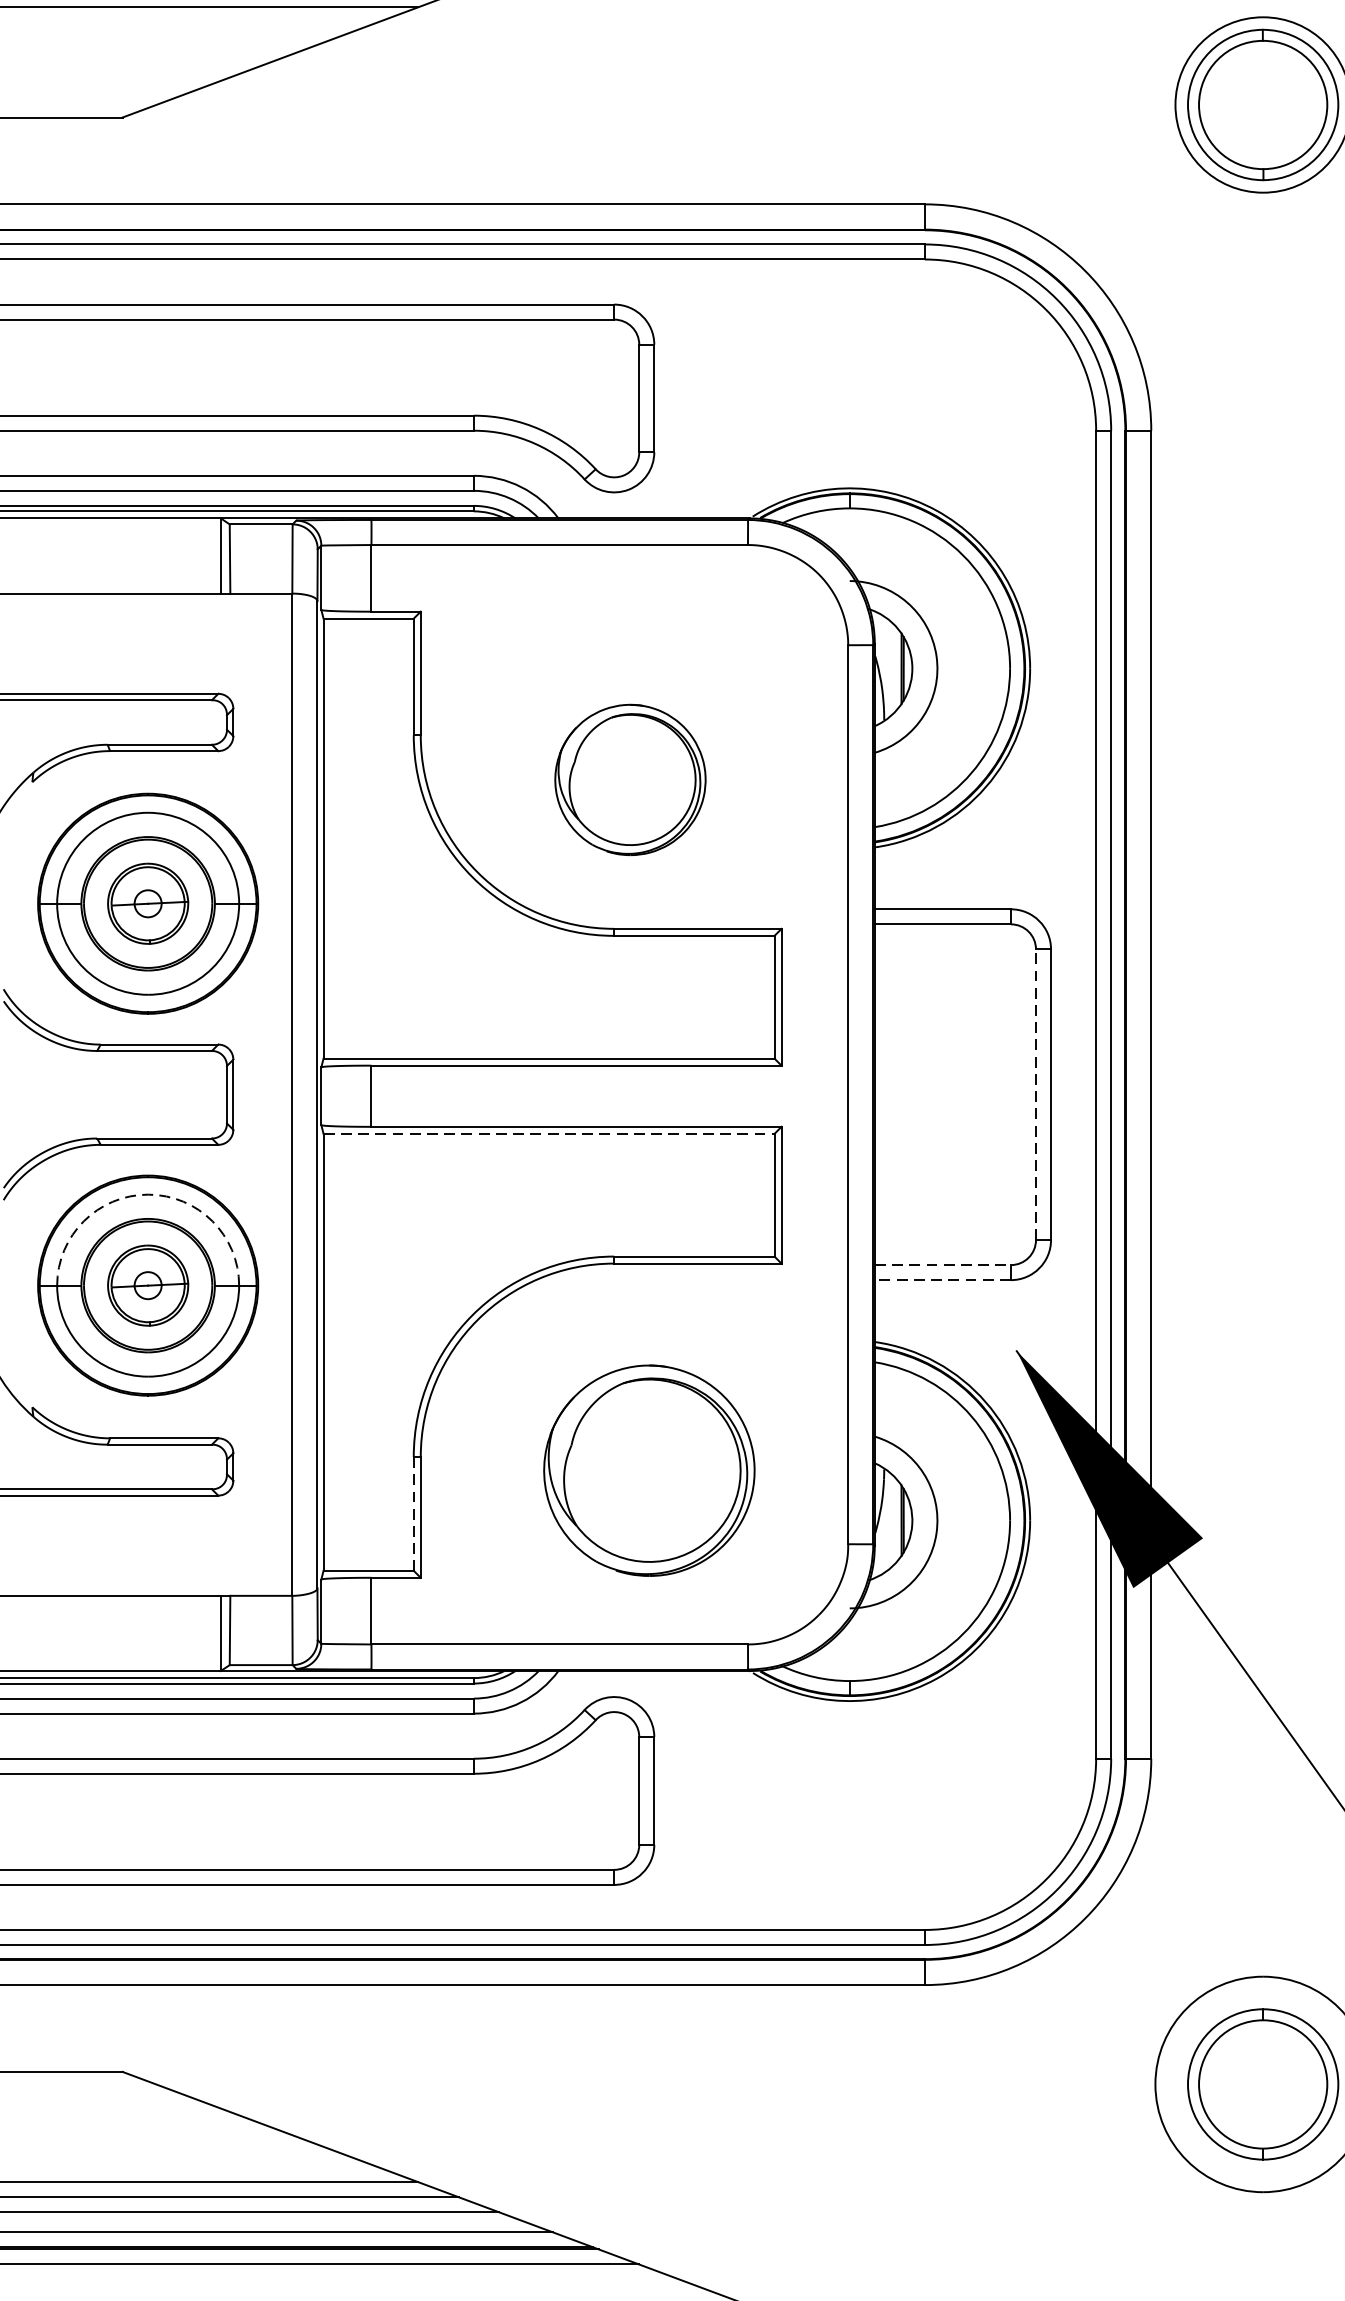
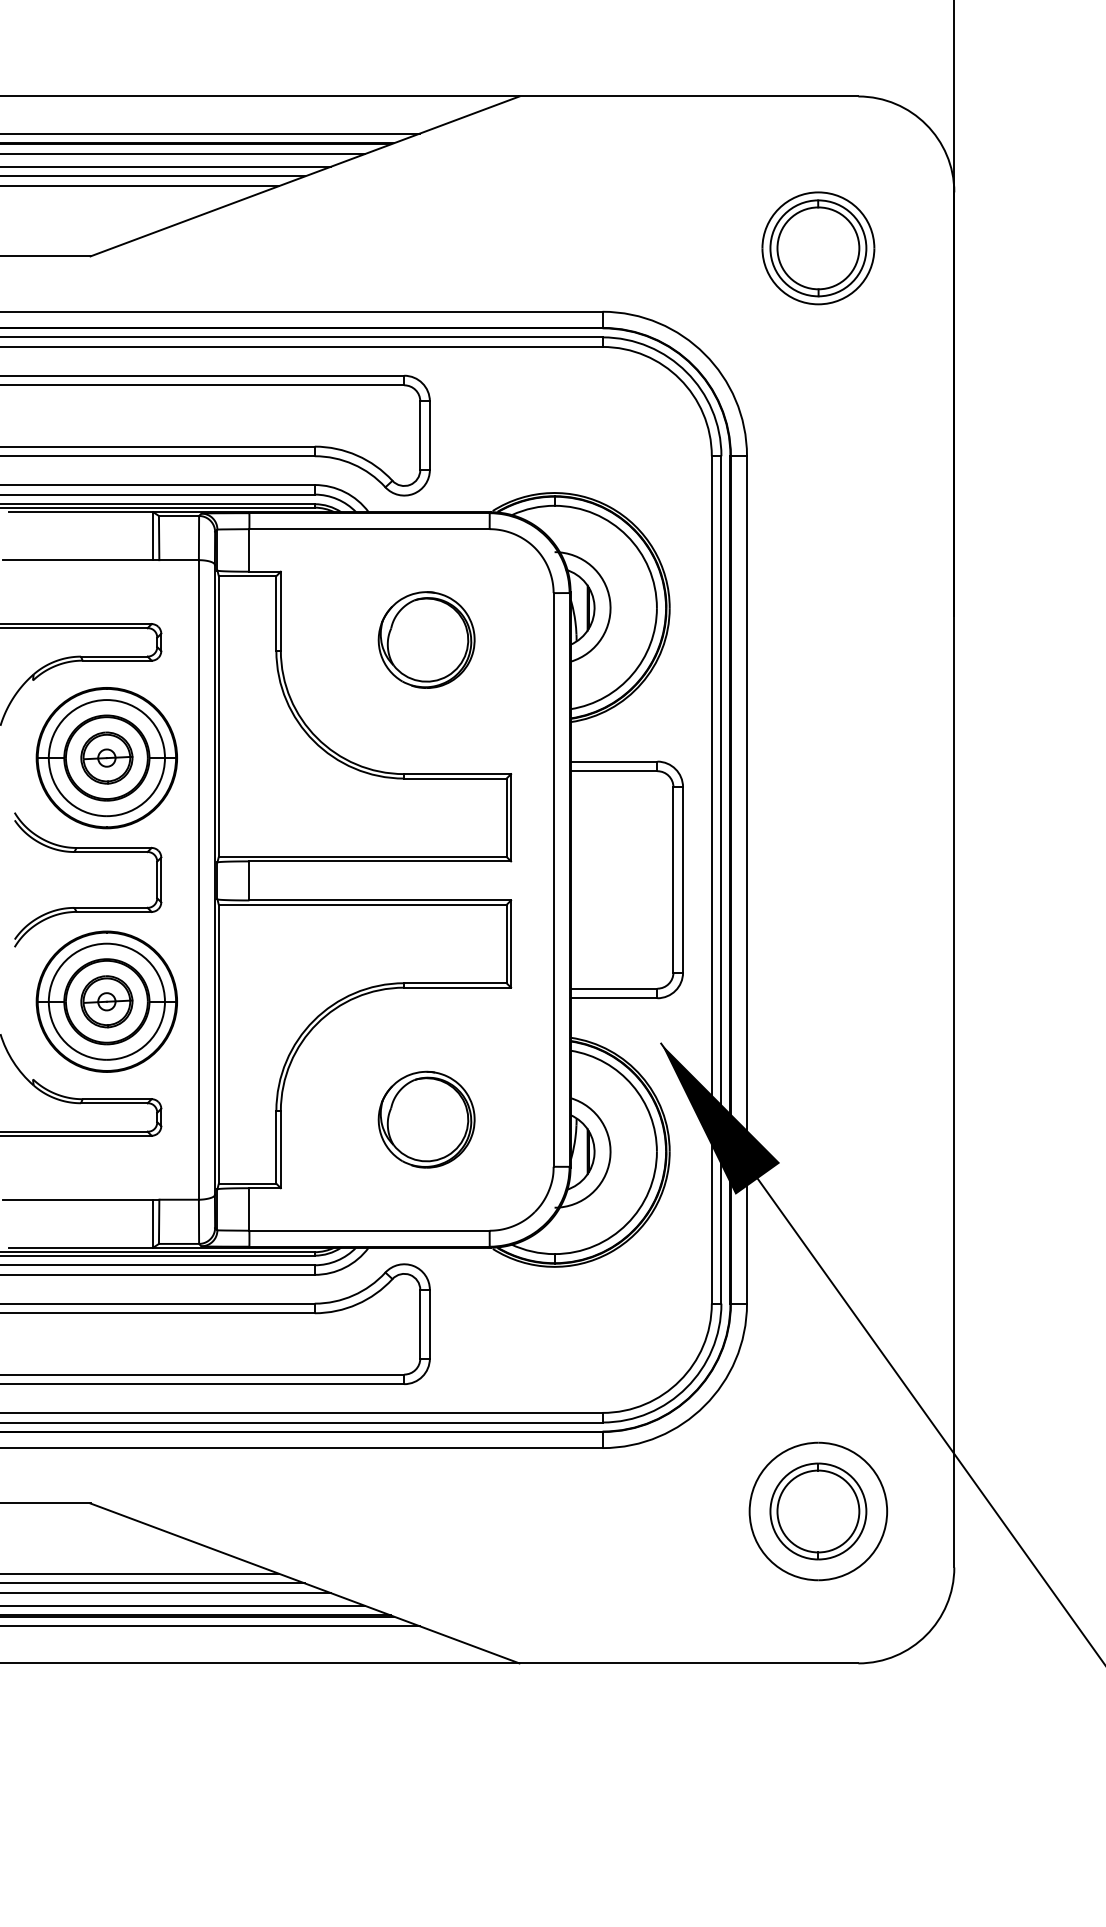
part: (630, 779) -> (426, 639), moved
line: (1036, 1094) -> (673, 879), dashed -> solid
line: (548, 1133) -> (362, 904), dashed -> solid
arc: (147, 1194) -> (106, 943), dashed -> solid
line: (943, 1264) -> (614, 988), dashed -> solid
line: (942, 1280) -> (613, 998), dashed -> solid
part: (648, 1470) -> (426, 1119), size x0.71
line: (413, 1514) -> (276, 1147), dashed -> solid

